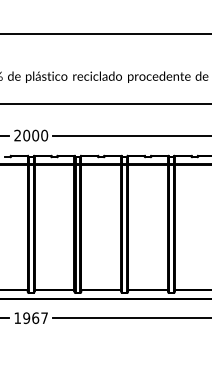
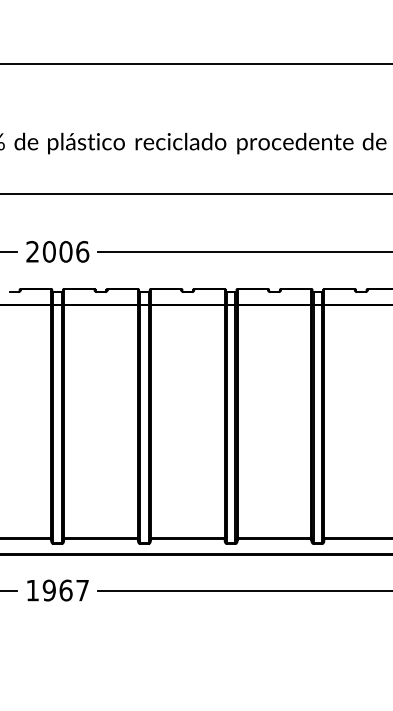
text: (44, 134) -> (82, 249), 2000 -> 2006

